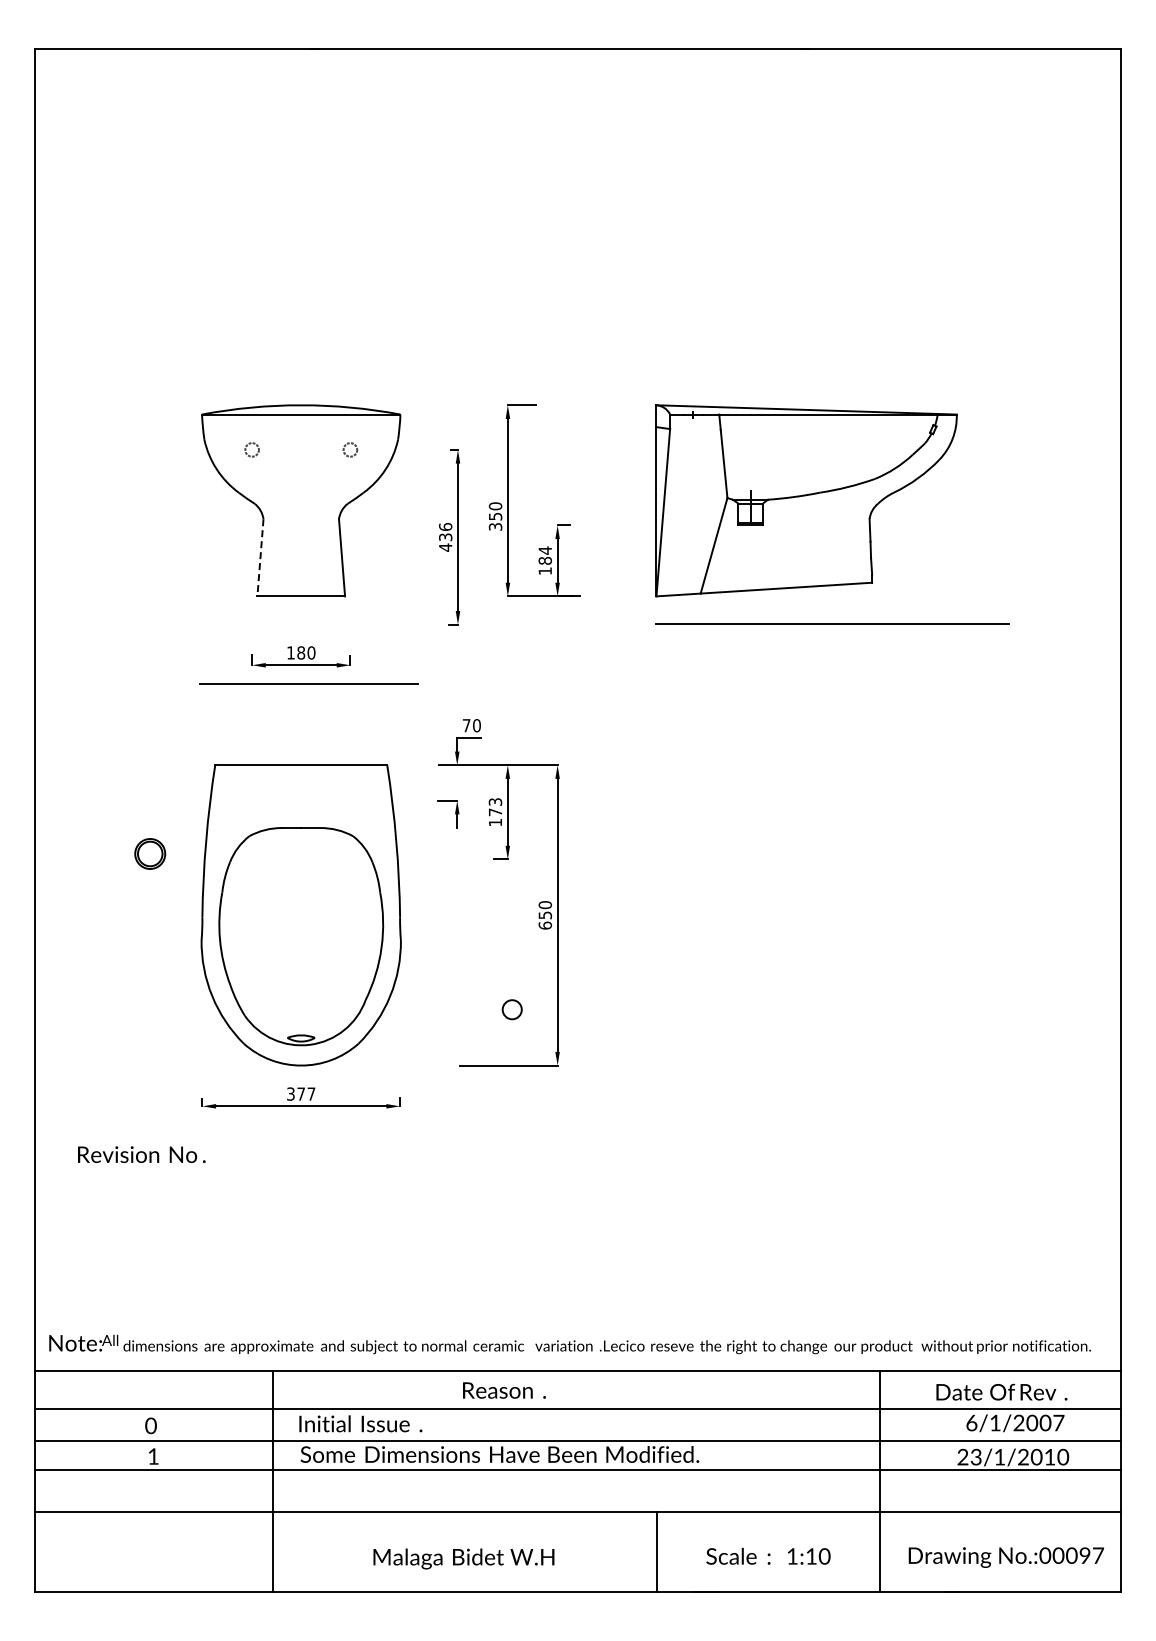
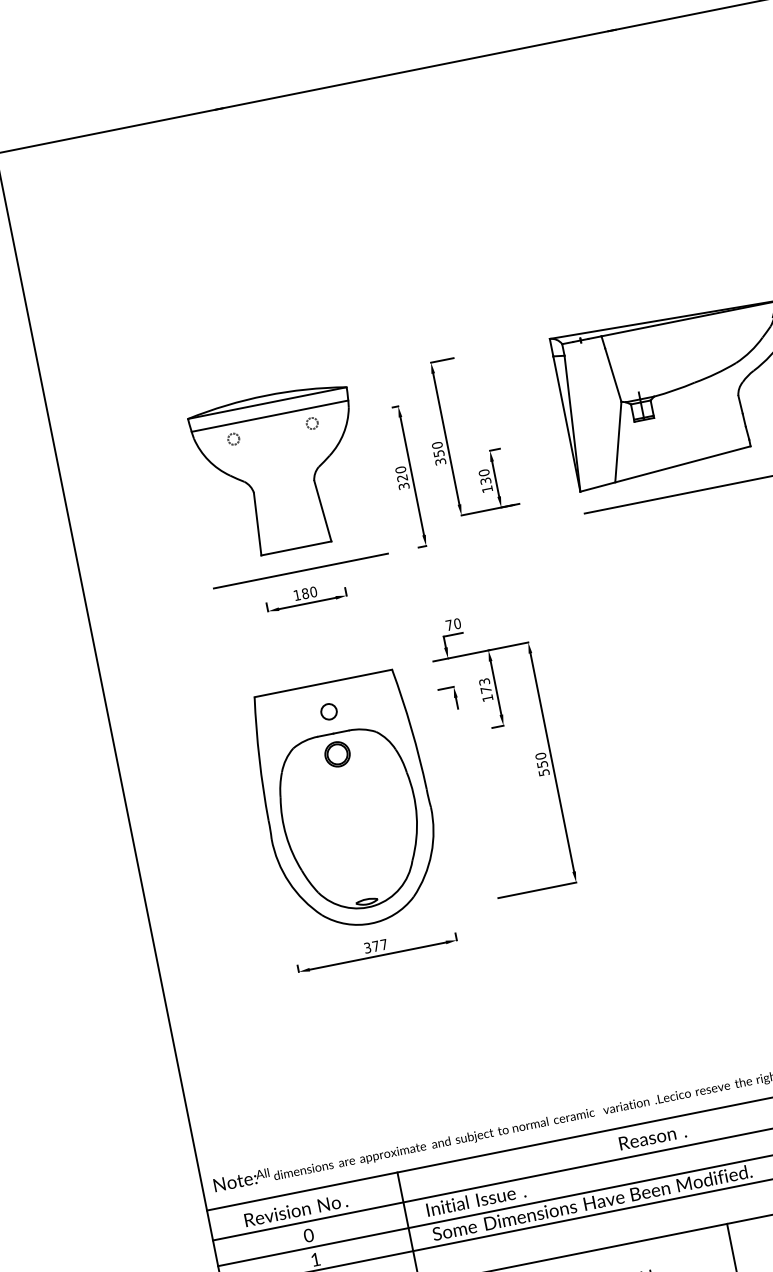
line: (301, 430) -> (270, 415), added
text: (445, 537) -> (402, 478), 436 -> 320
text: (544, 555) -> (484, 476), 184 -> 130
line: (260, 557) -> (257, 523), dashed -> solid
line: (308, 683) -> (300, 571), moved
part: (150, 853) -> (337, 753), moved
text: (545, 925) -> (544, 772), 650 -> 550
circle: (511, 1009) -> (328, 711), moved
text: (141, 1154) -> (295, 1210), moved
text: (504, 1390) -> (652, 1137), moved

